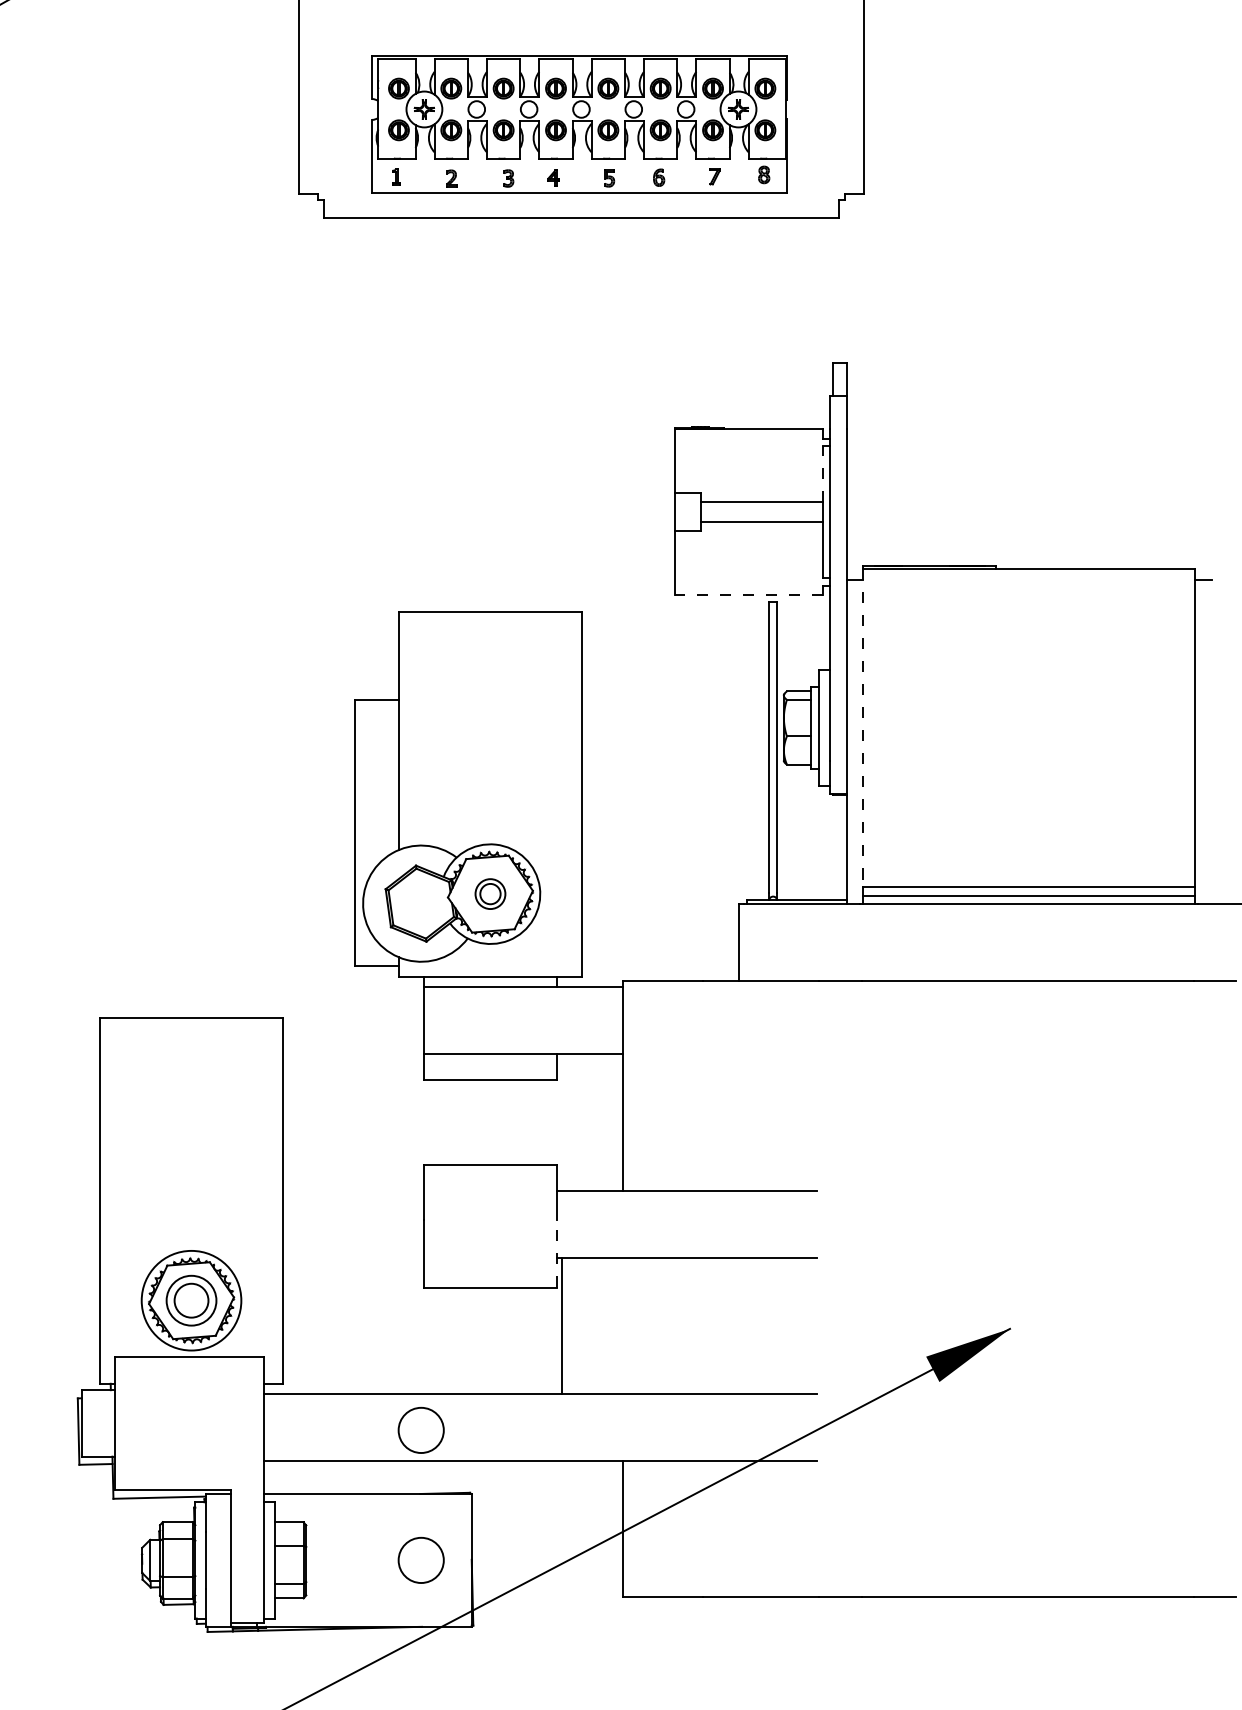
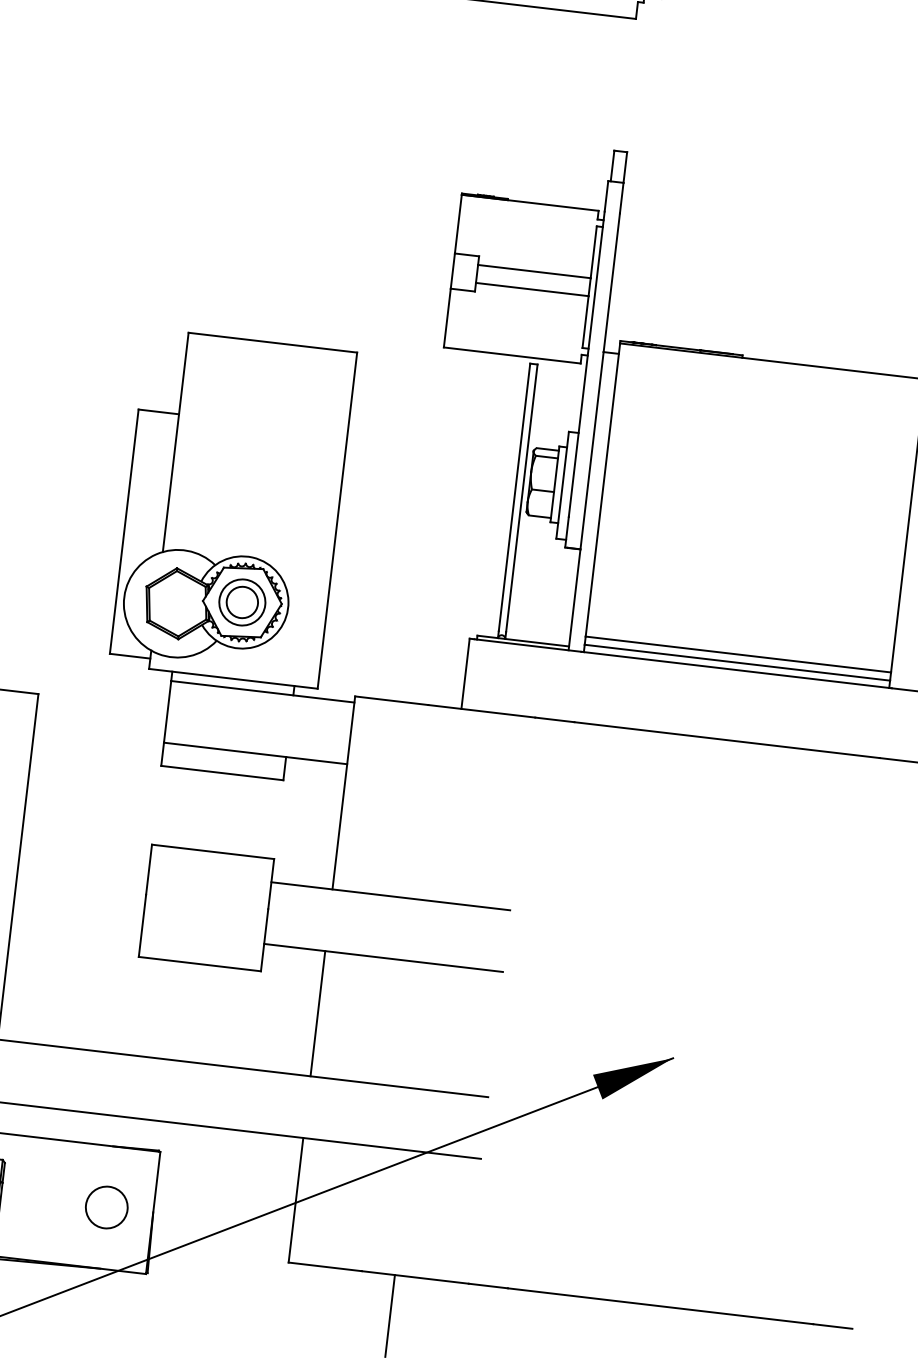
line: (823, 473) -> (593, 251), dashed -> solid
line: (748, 595) -> (511, 355), dashed -> solid
line: (863, 728) -> (603, 490), dashed -> solid
part: (490, 893) -> (242, 601), size x1.67
line: (556, 1253) -> (264, 939), dashed -> solid
line: (562, 1325) -> (318, 1013), moved
circle: (420, 1429) -> (120, 1087), removed
line: (738, 1640) -> (389, 1315), added

